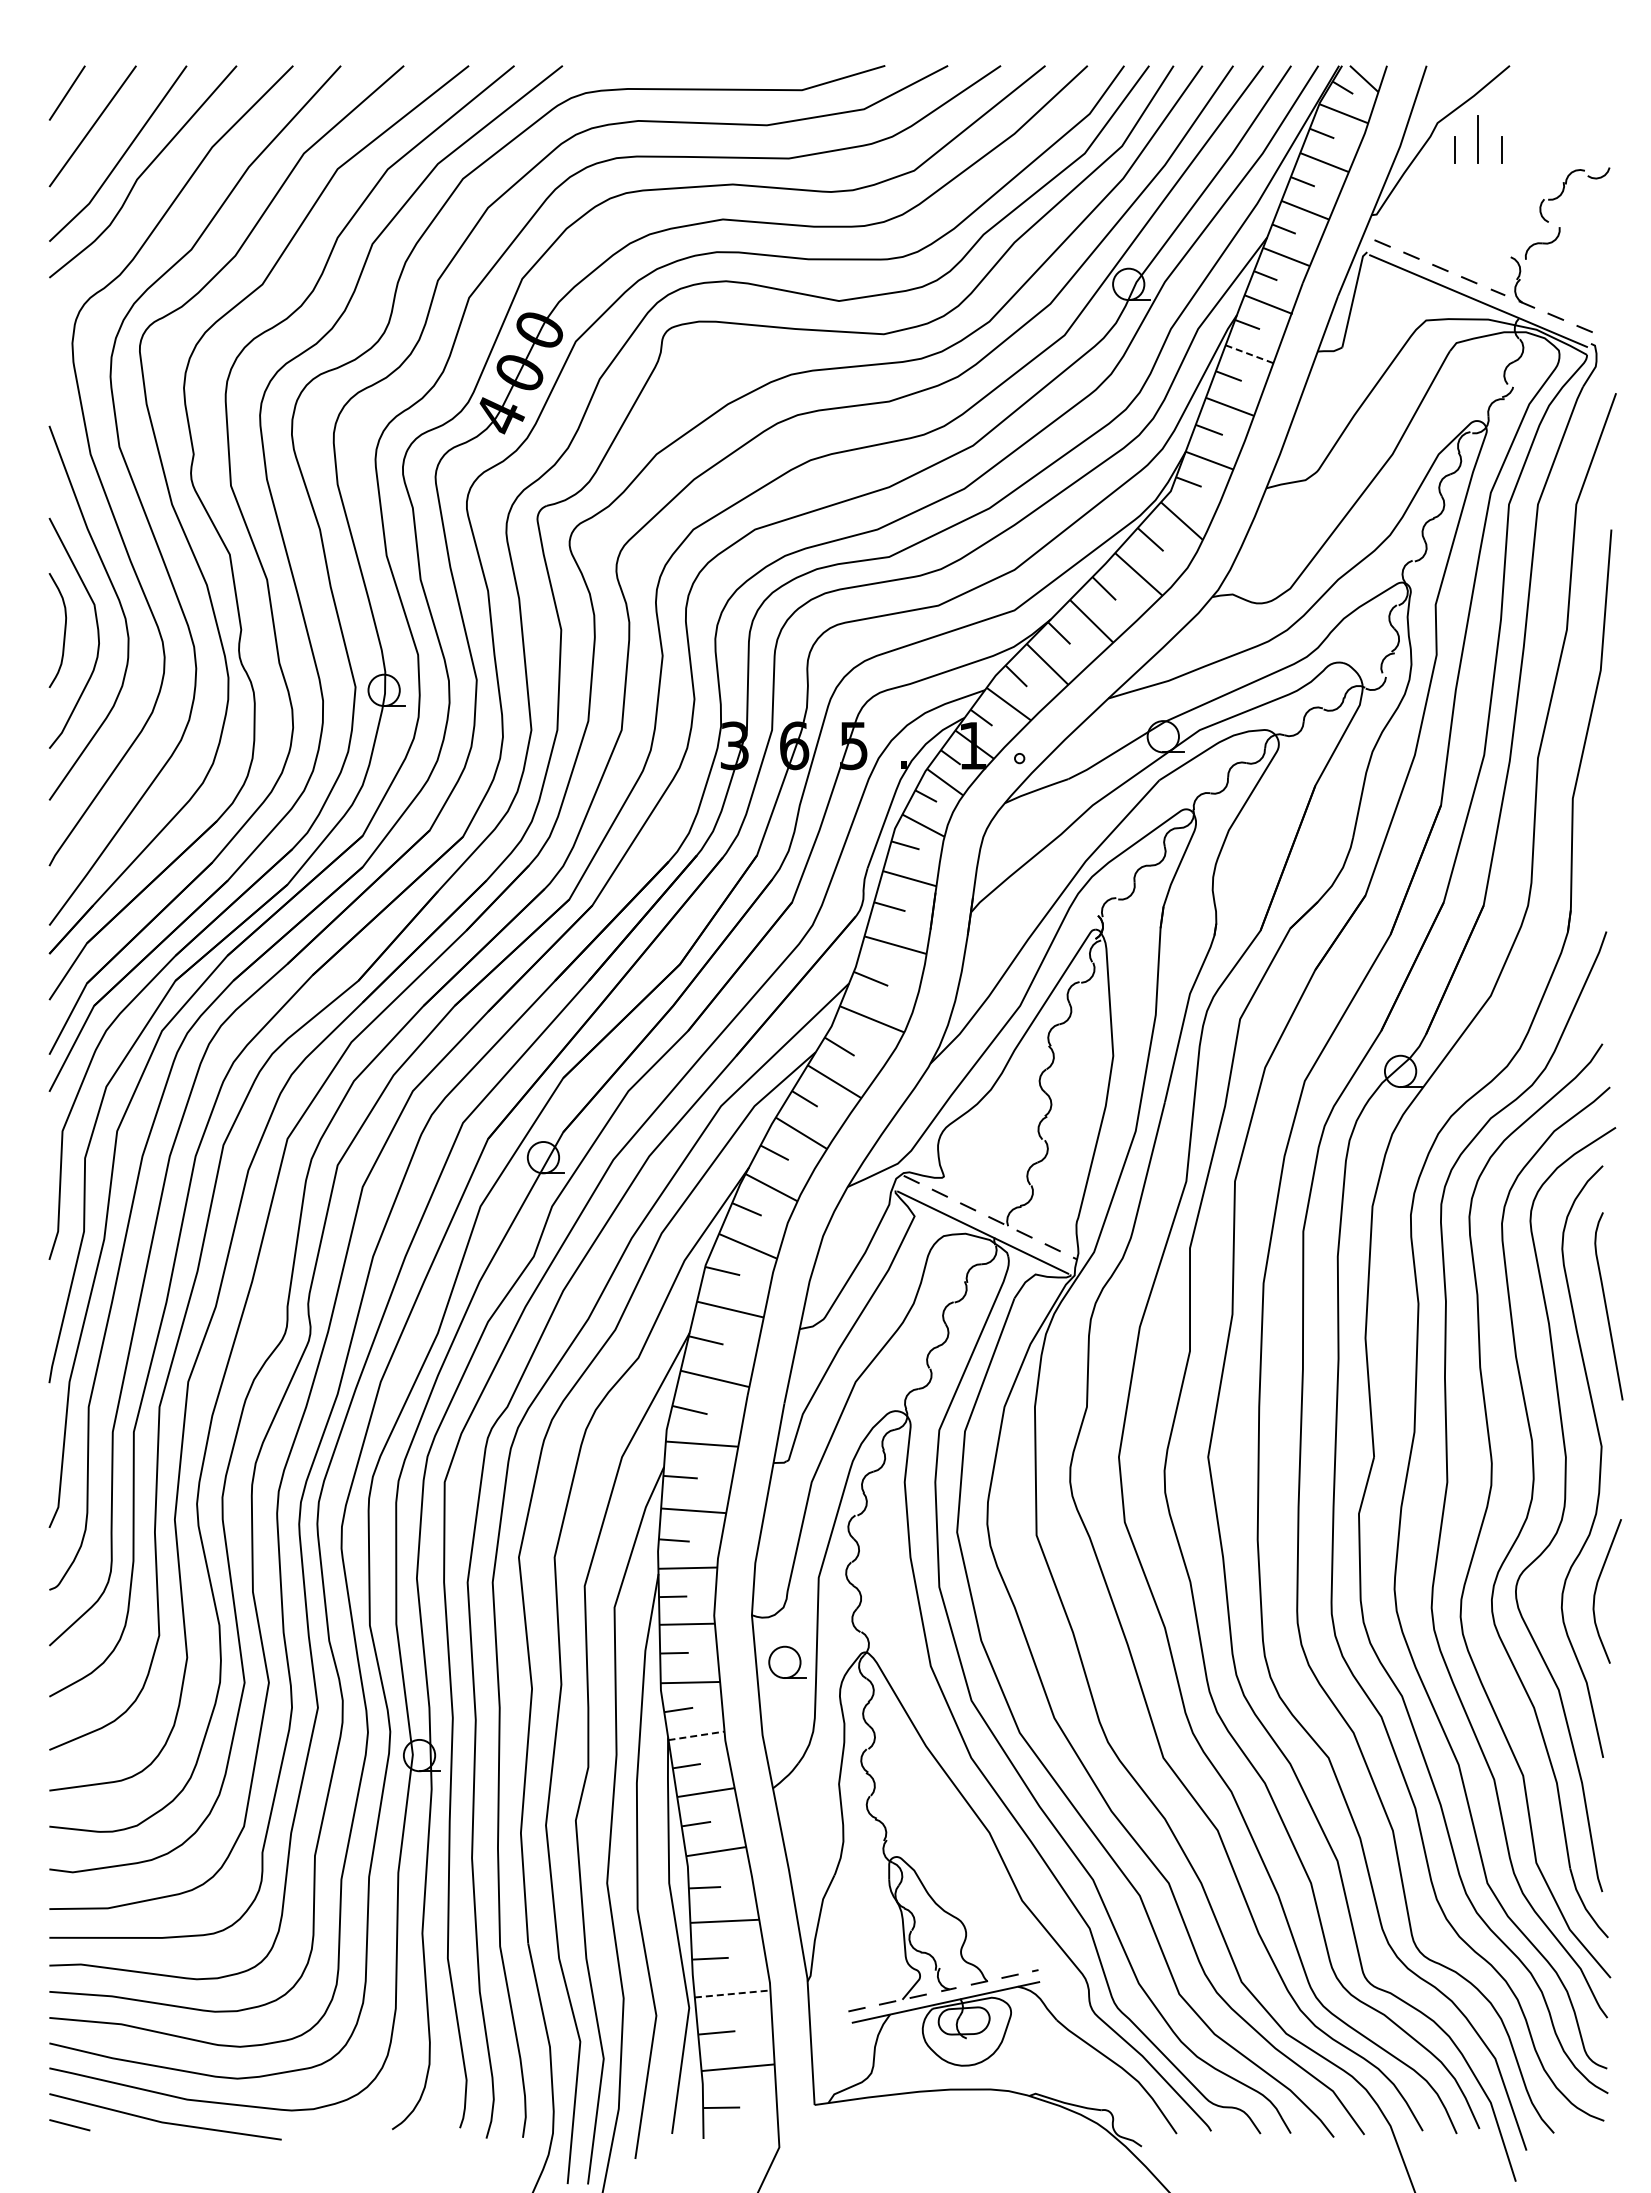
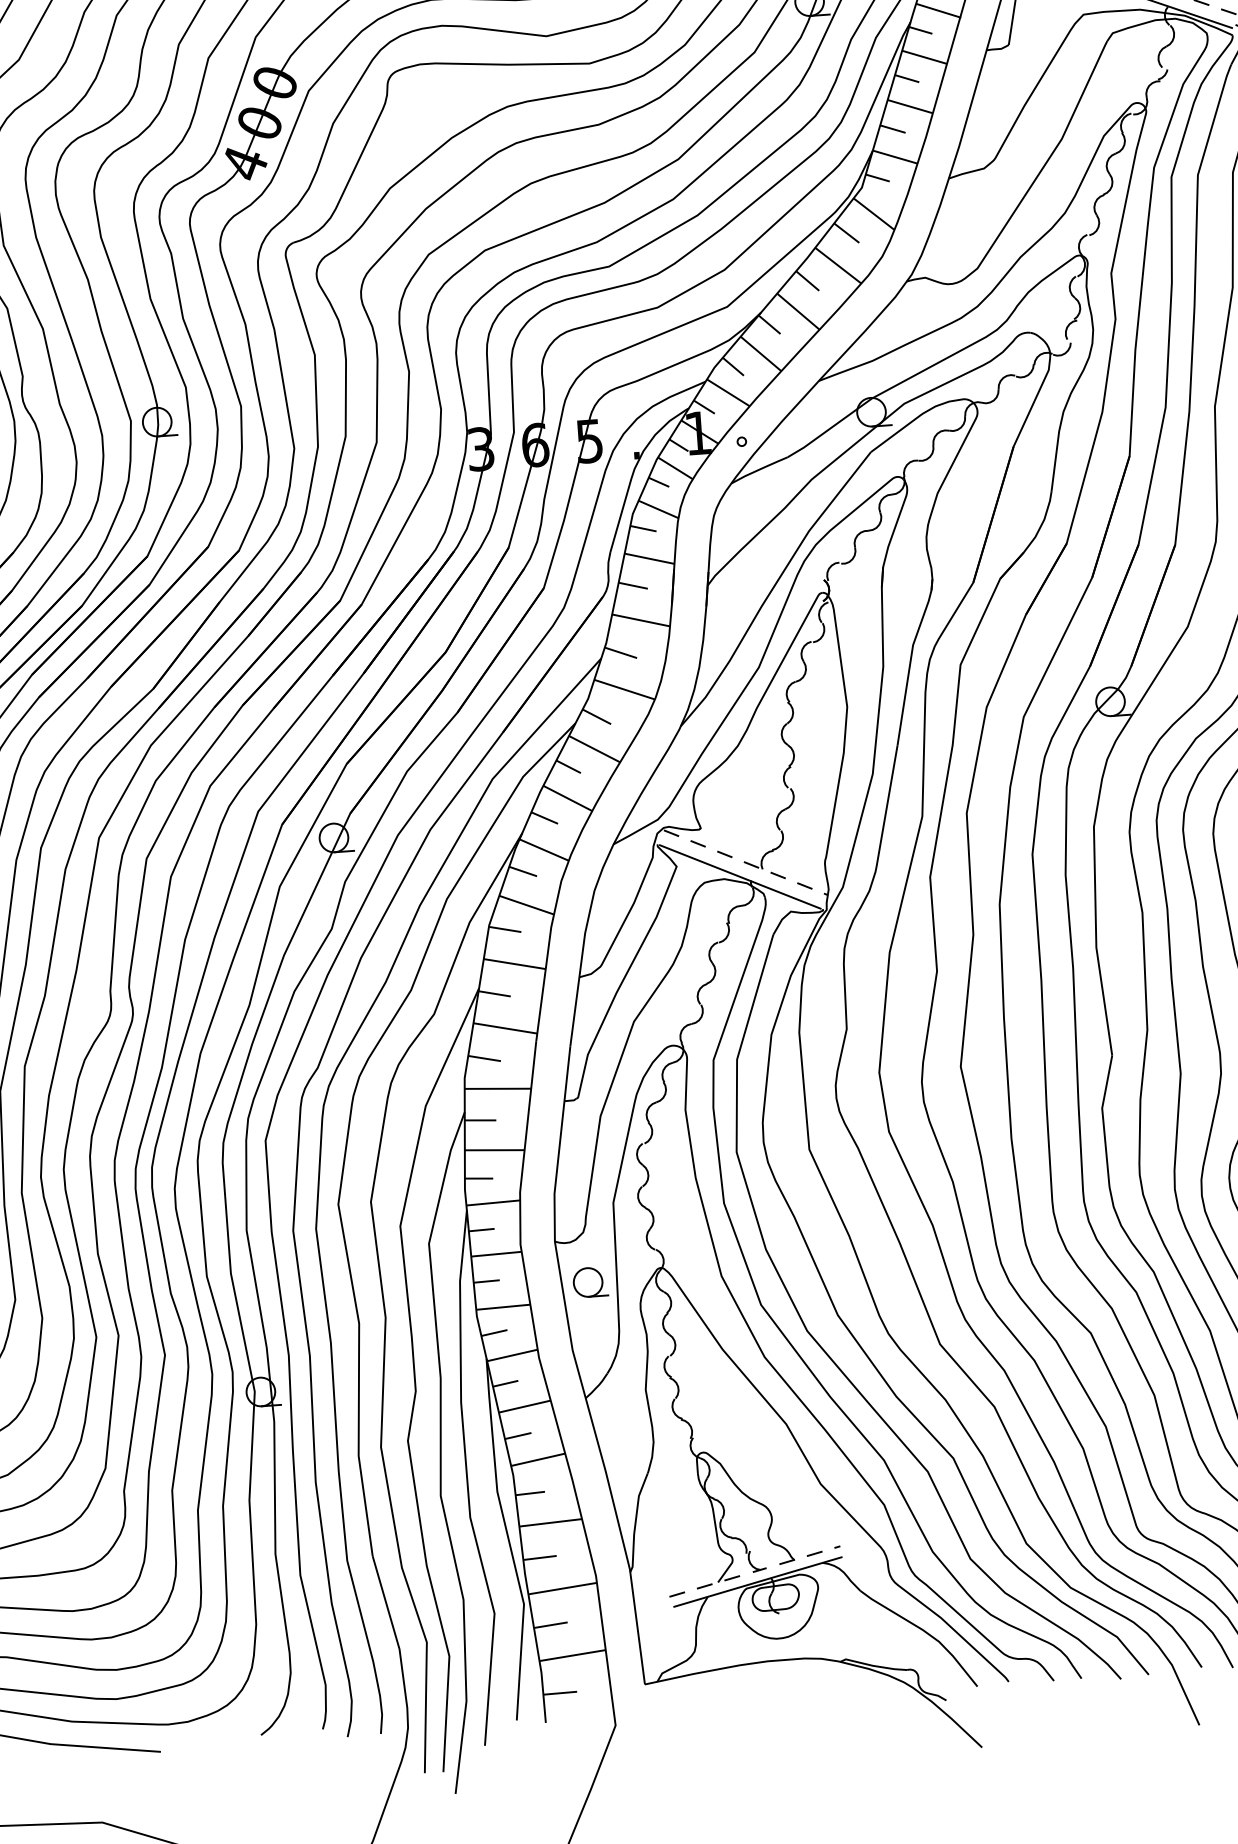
line: (1249, 354) -> (924, 57), dashed -> solid
line: (696, 1735) -> (512, 1355), dashed -> solid
line: (732, 1993) -> (562, 1588), dashed -> solid

